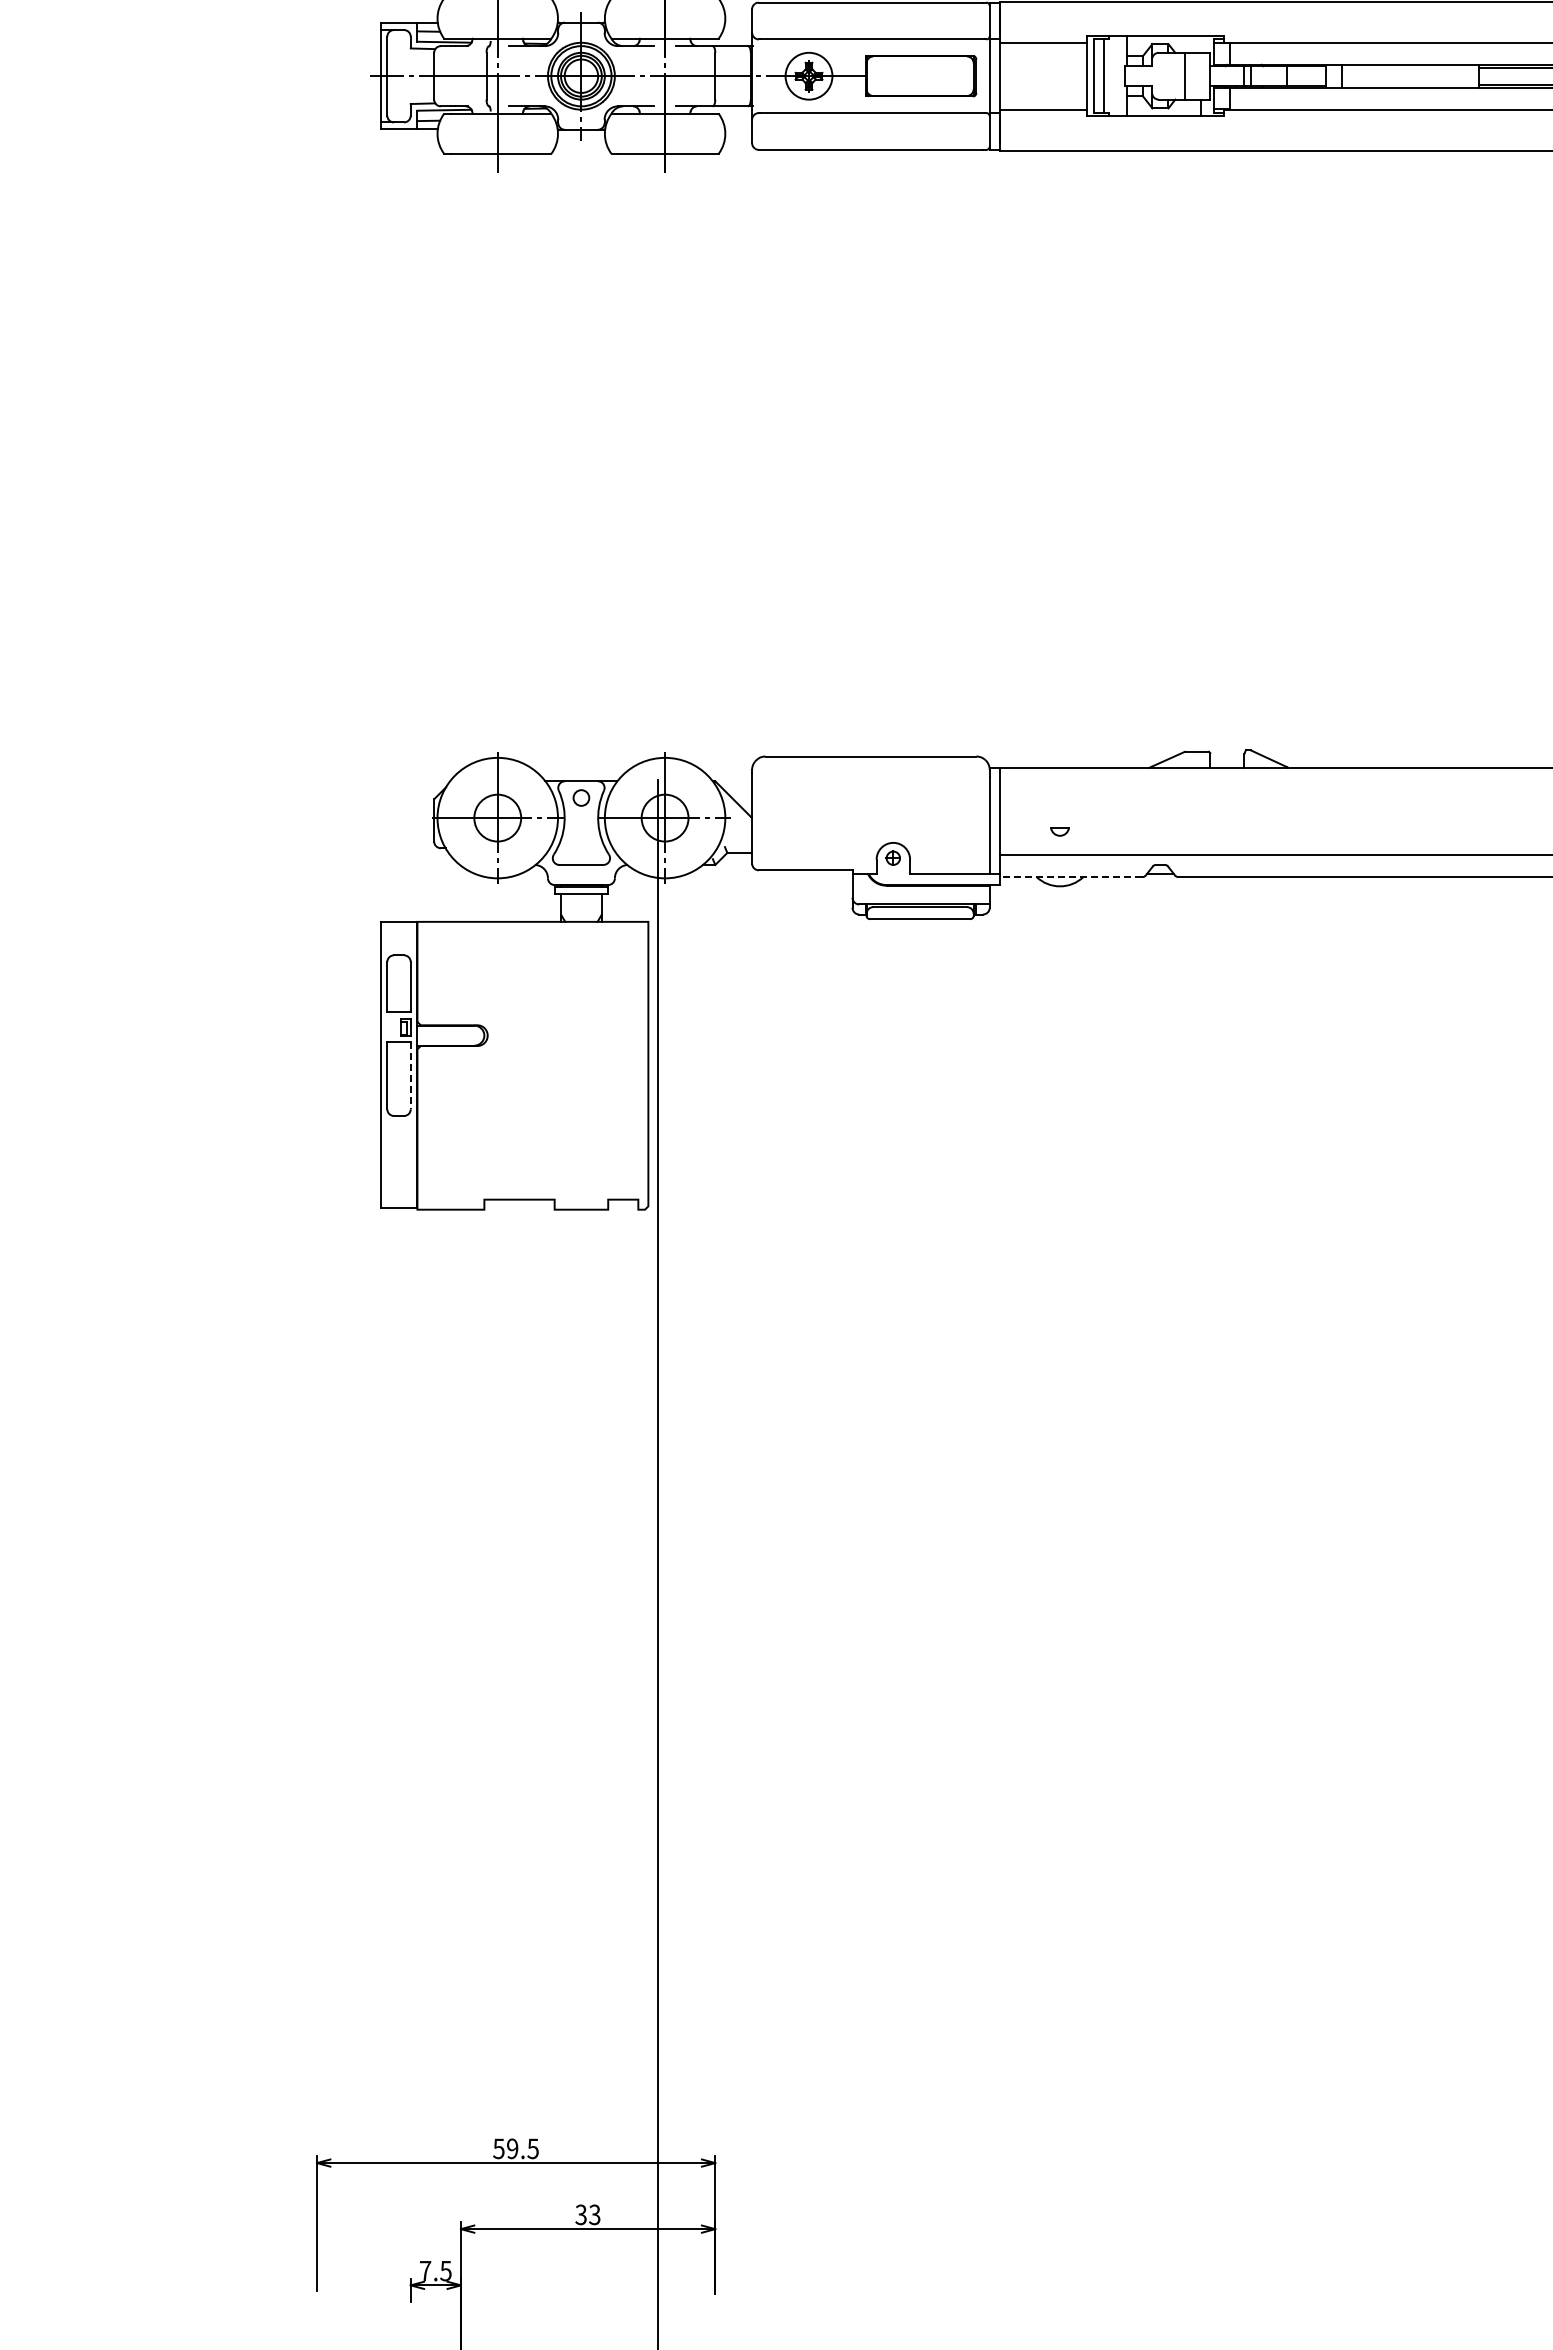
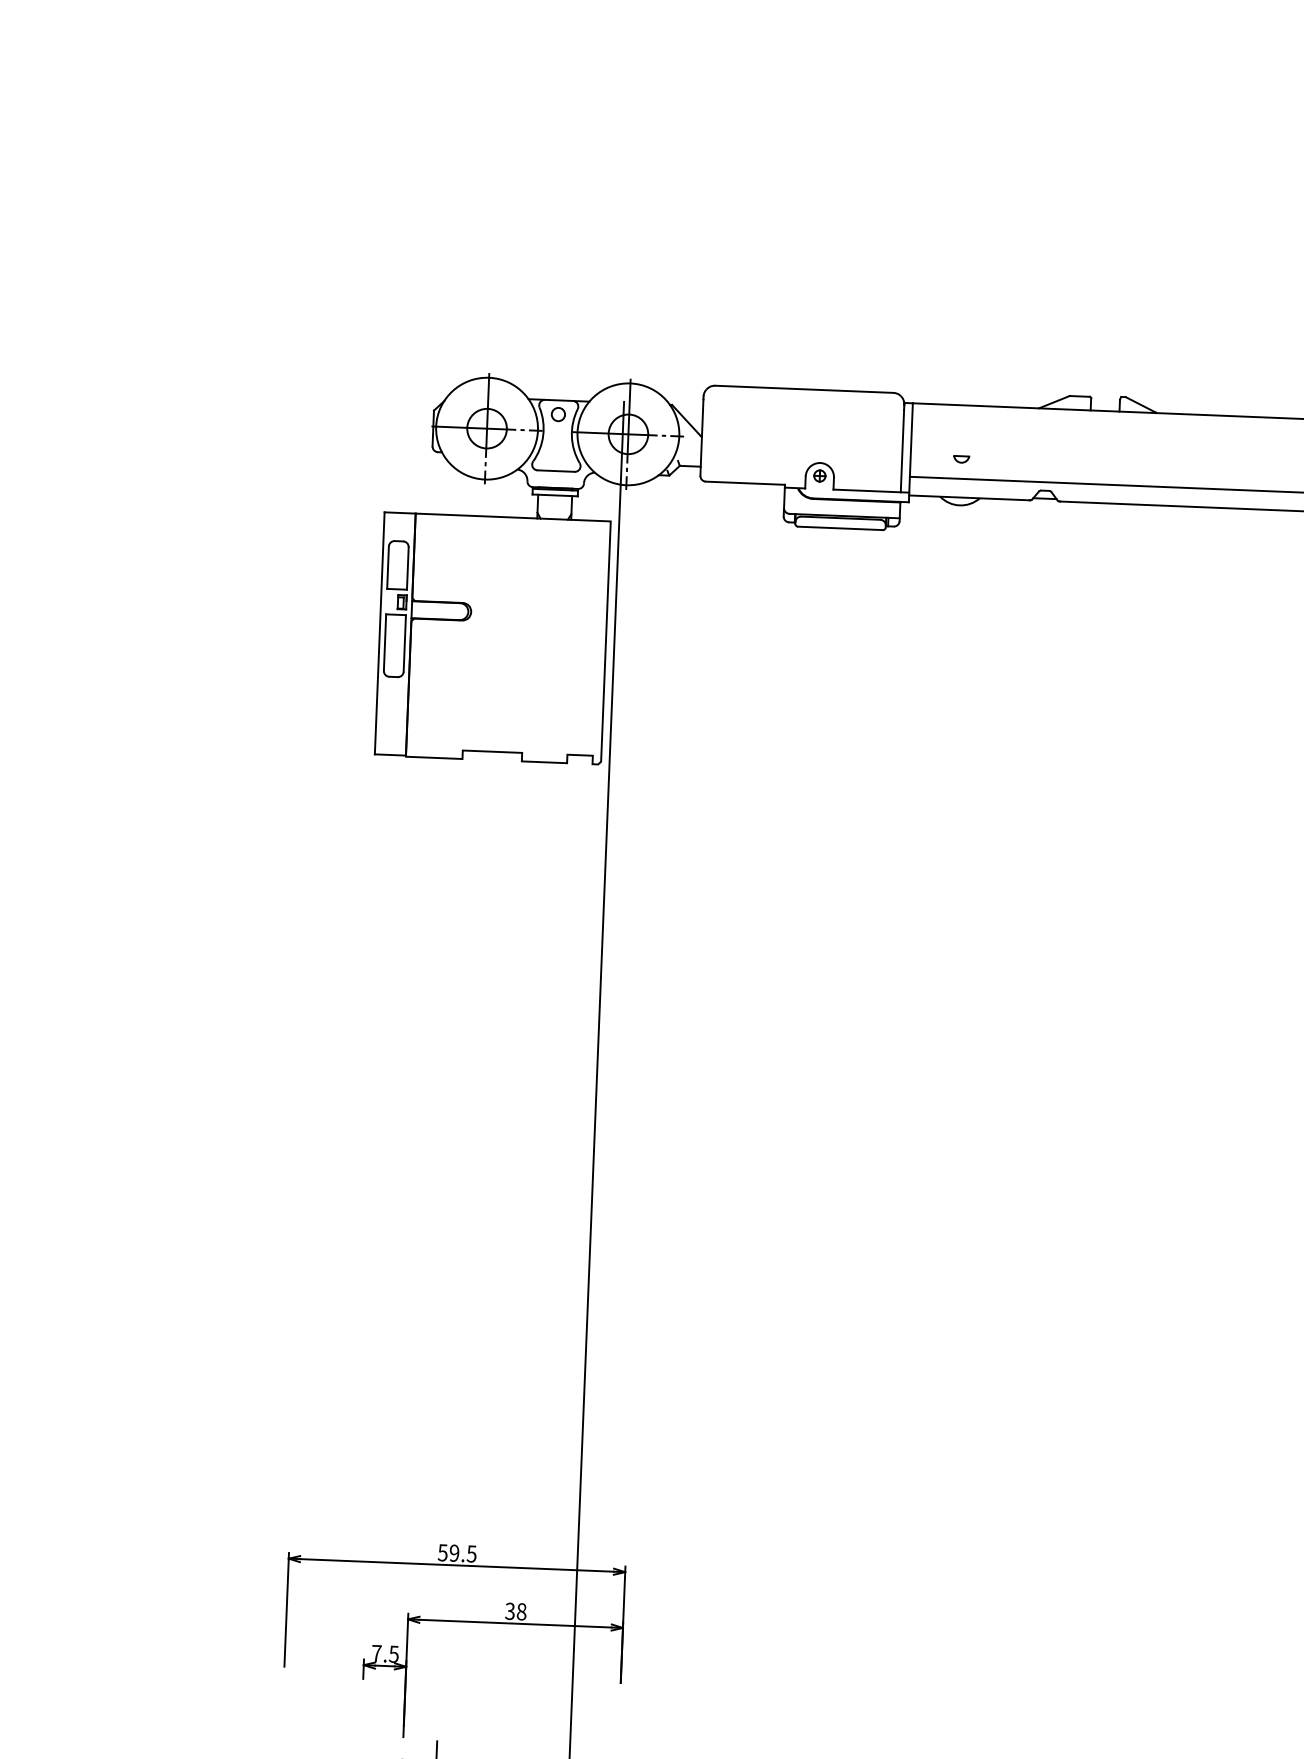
line: (1070, 877) -> (968, 498), dashed -> solid
line: (410, 1076) -> (404, 643), dashed -> solid
text: (594, 2214) -> (521, 1611), 33 -> 38

